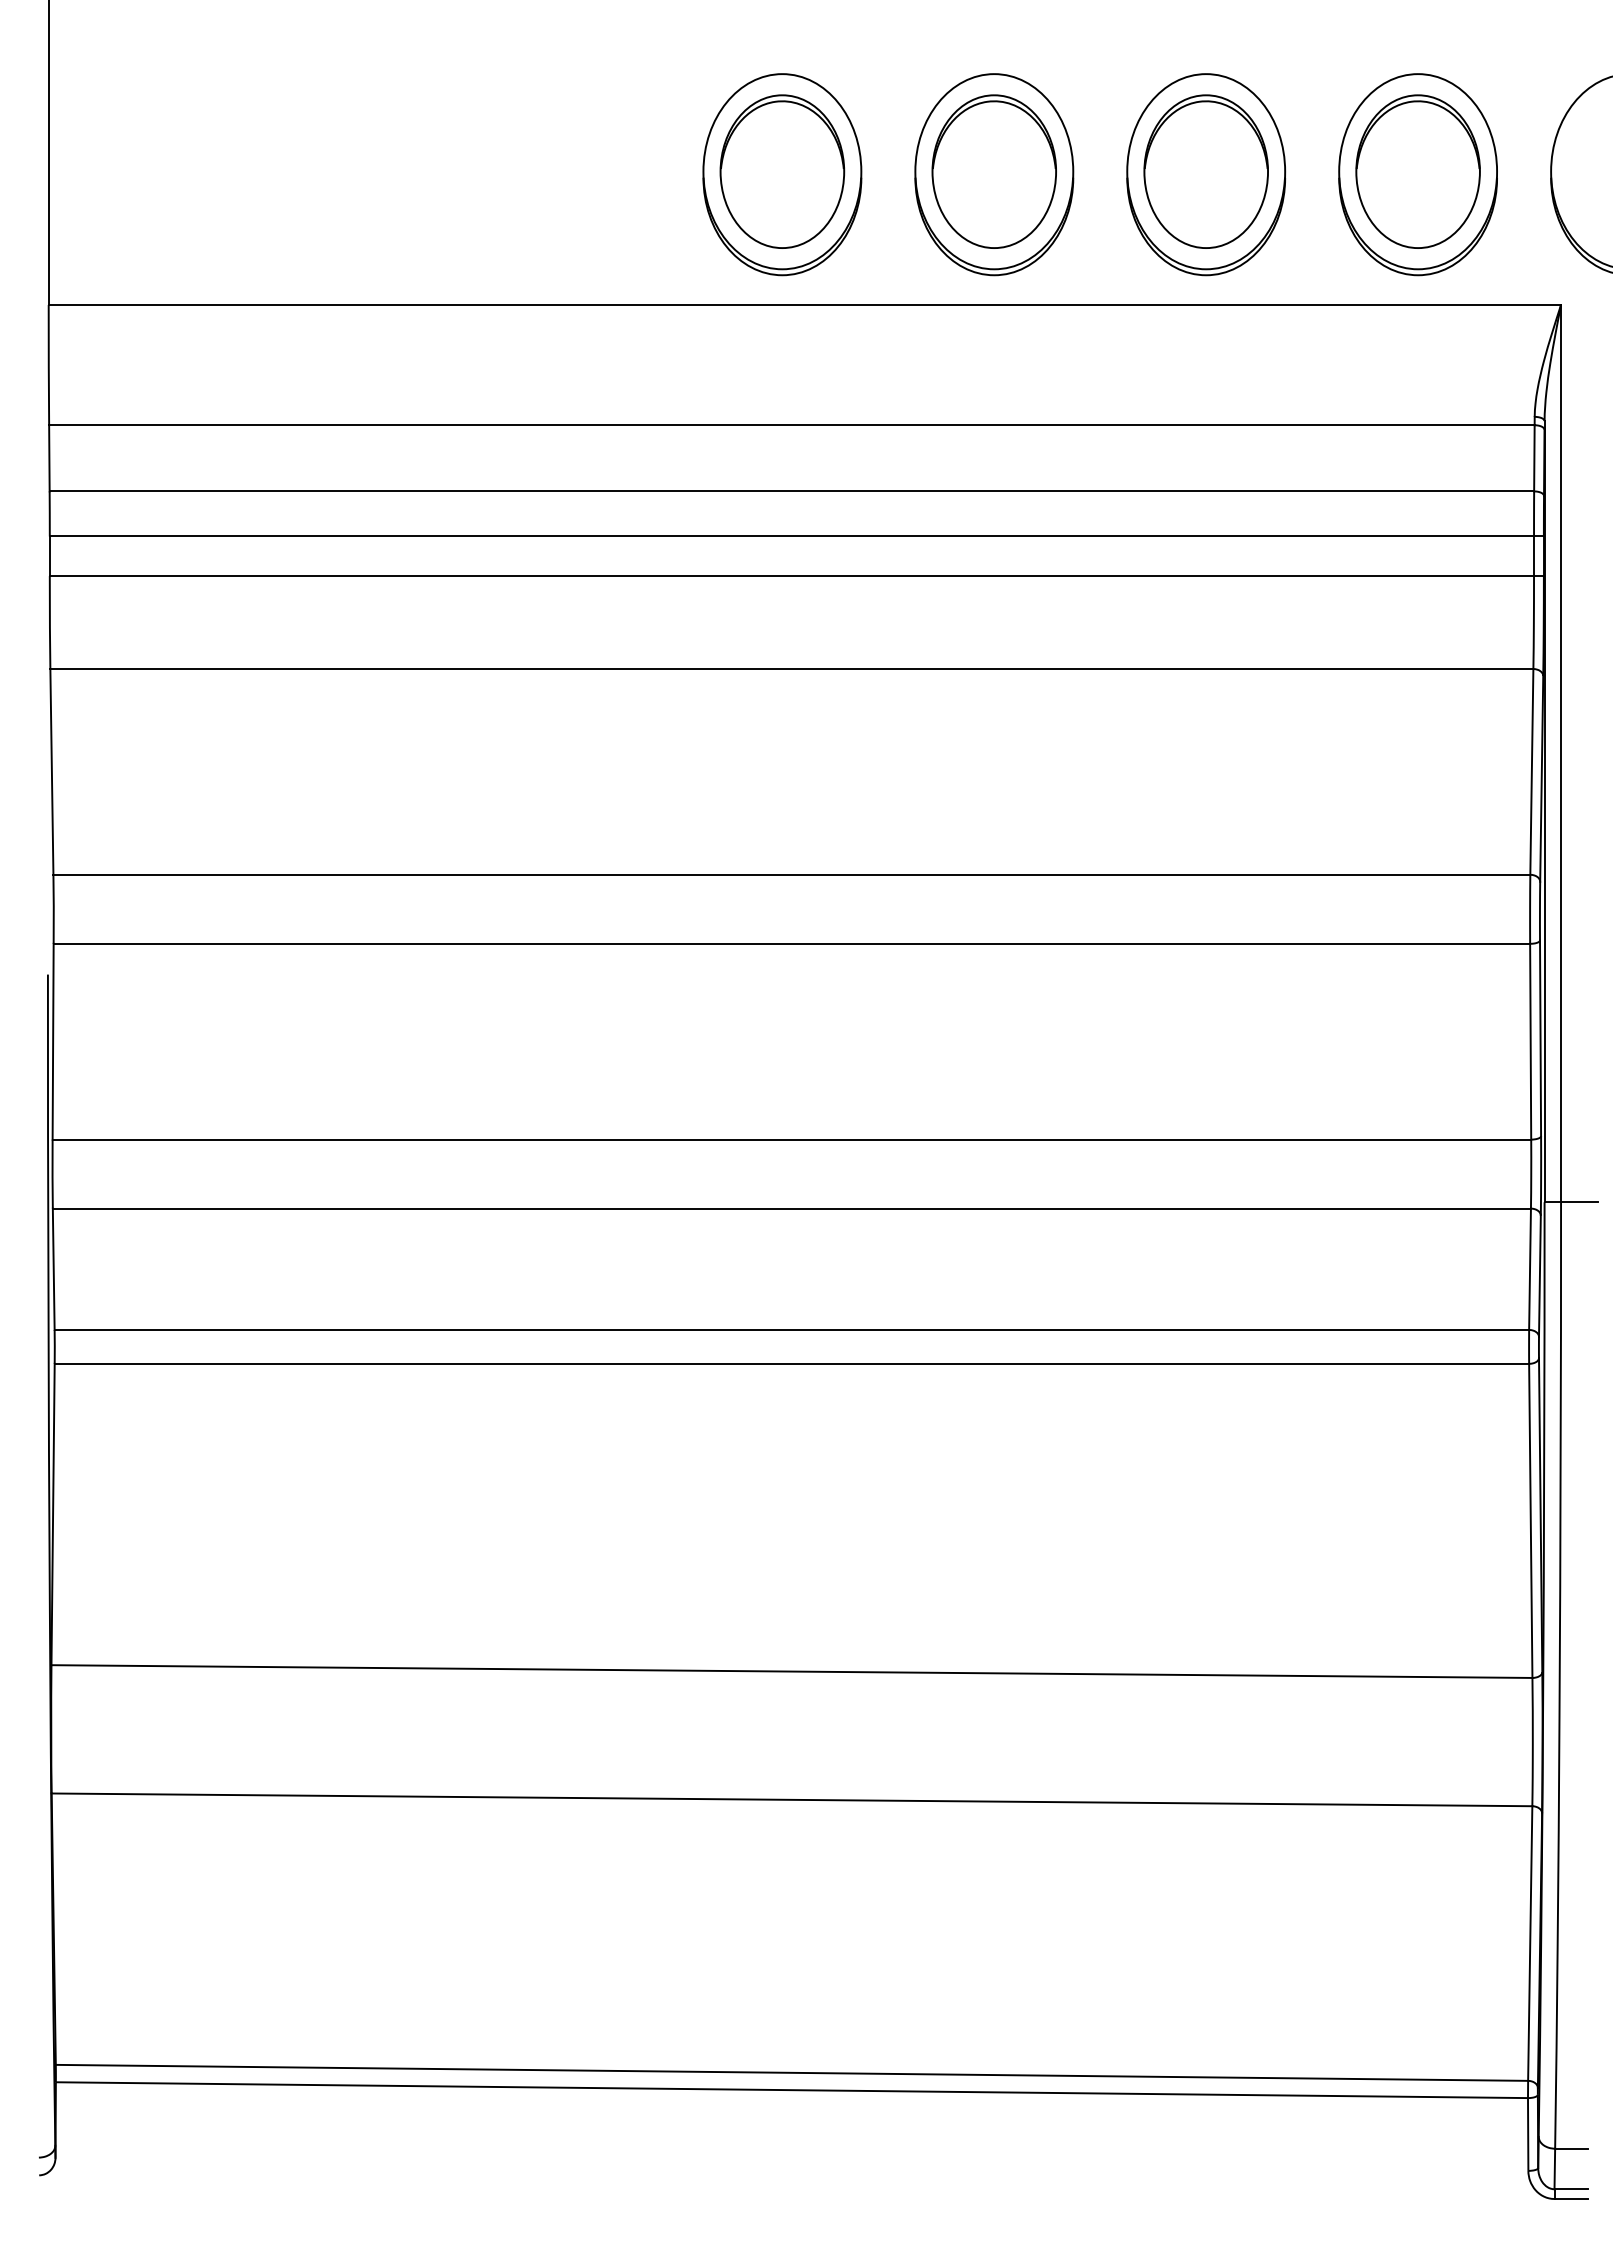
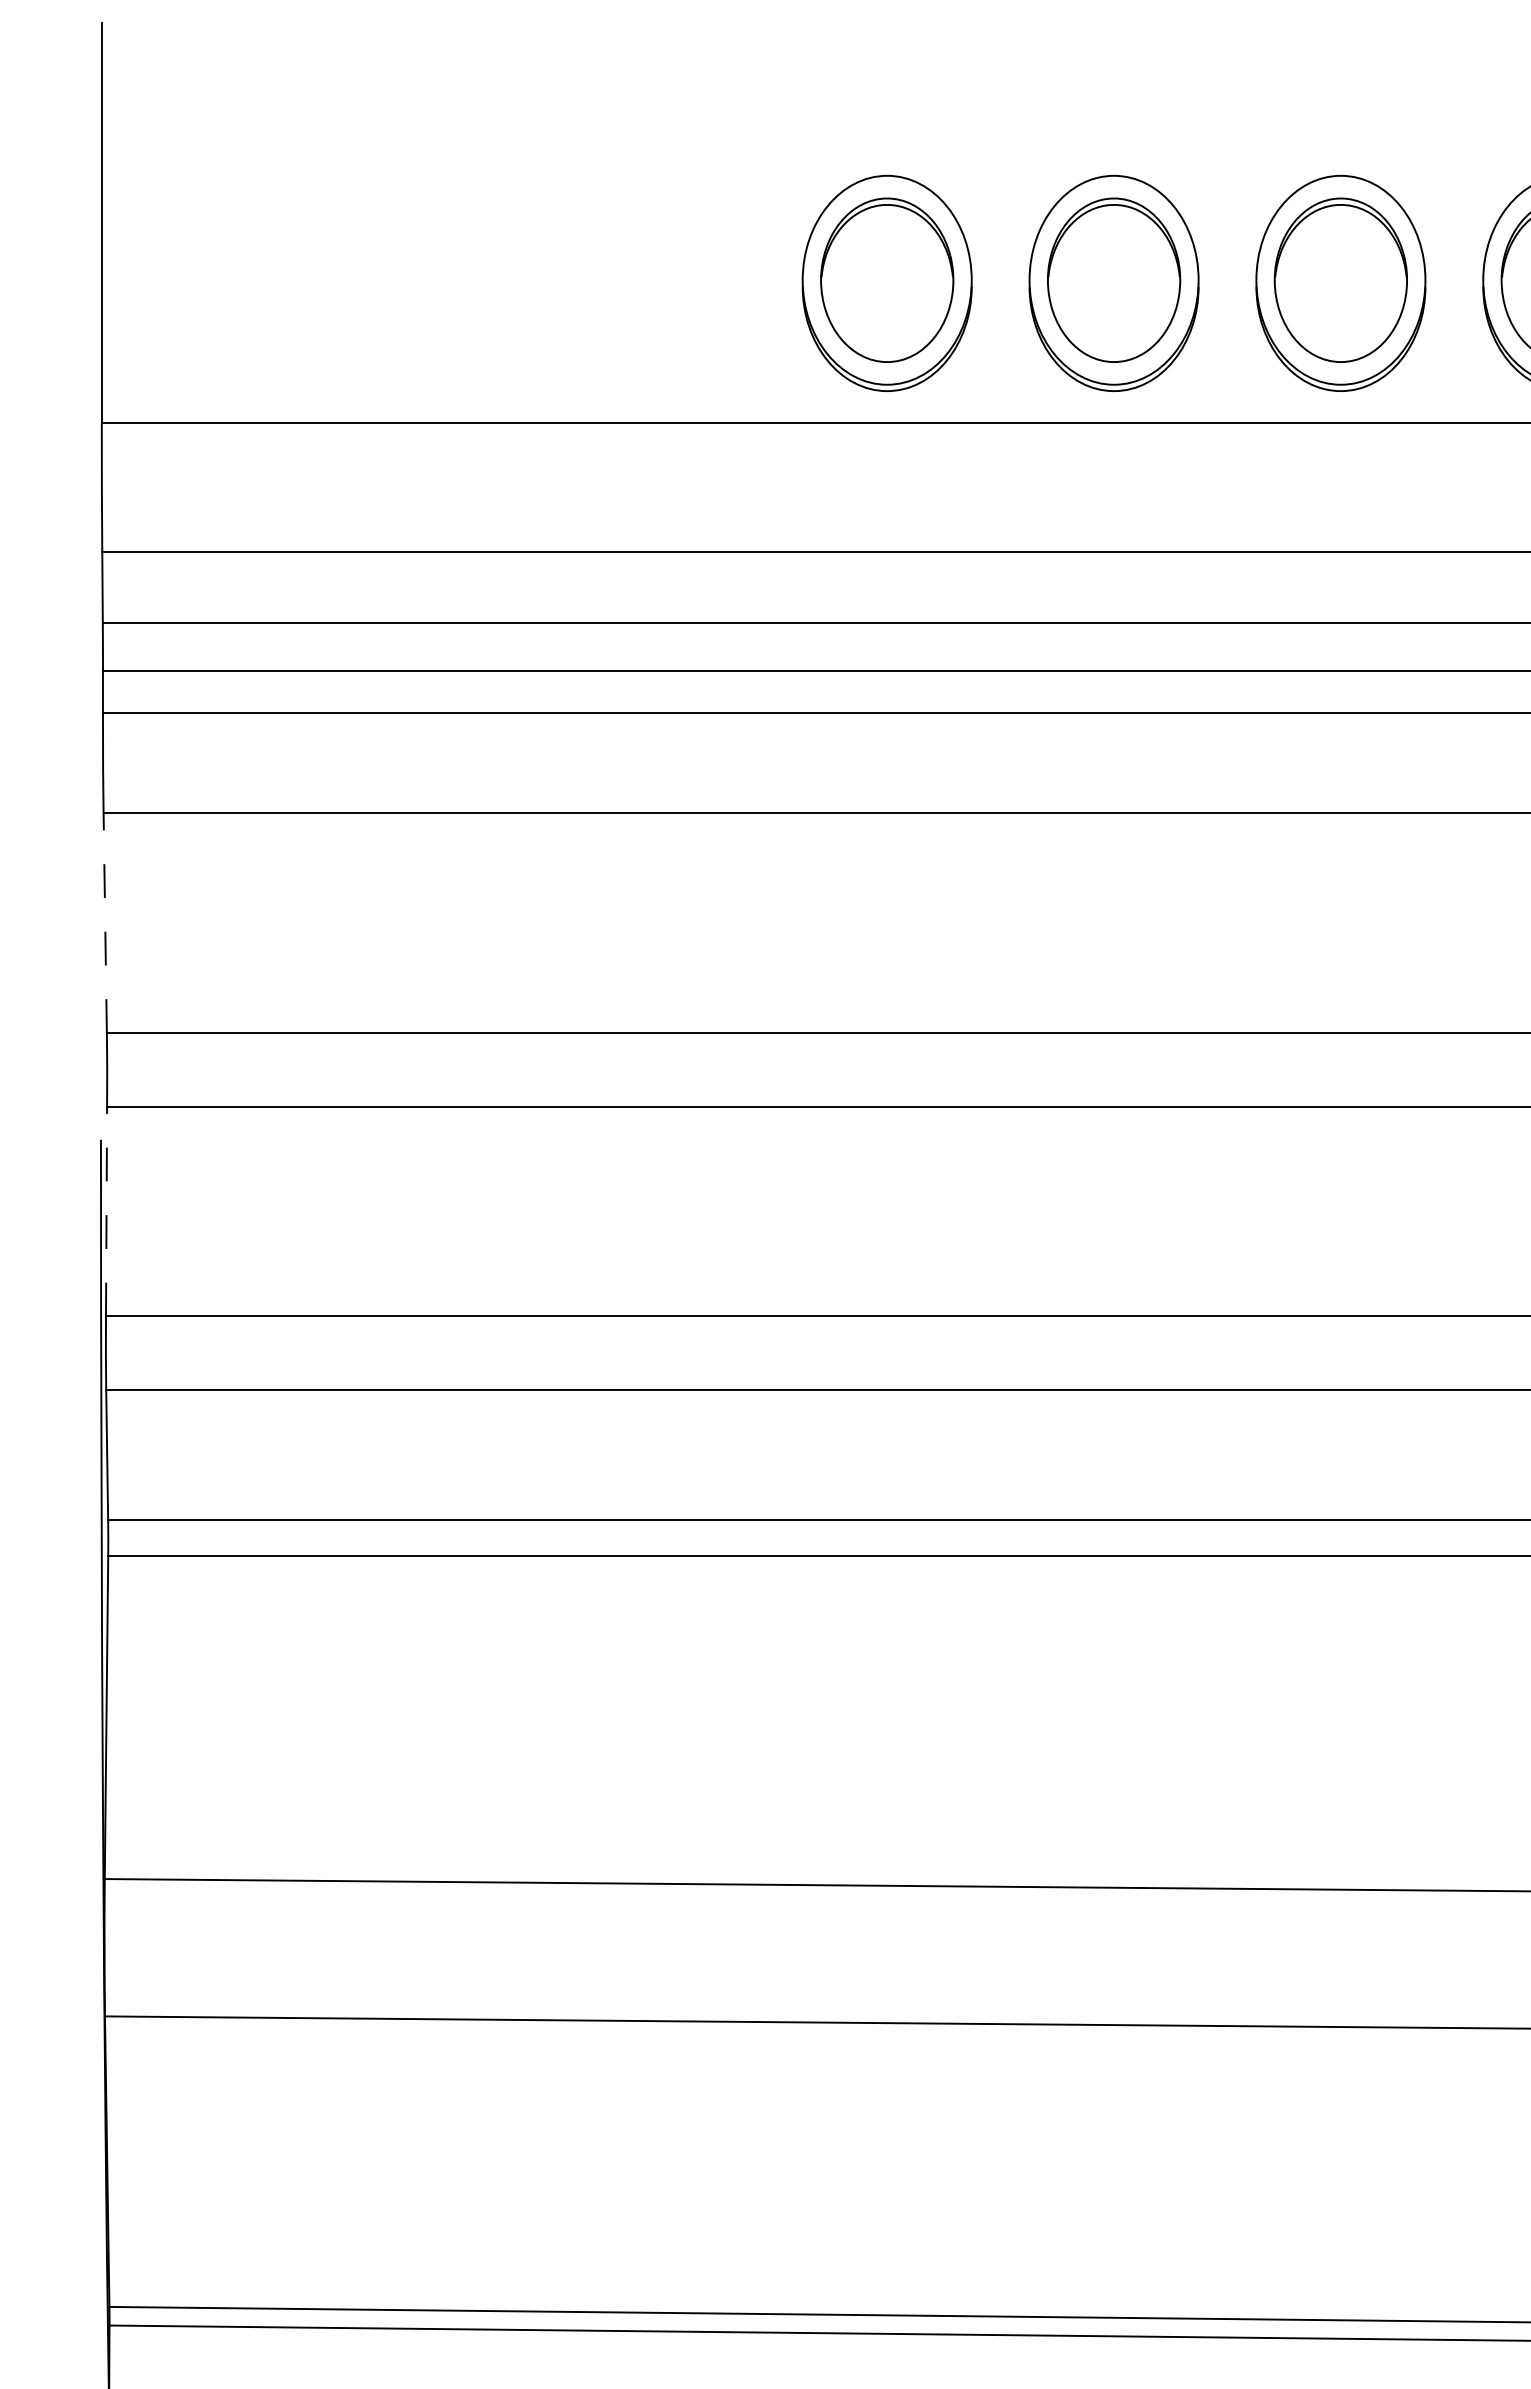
line: (51, 771) -> (104, 922), solid -> dashed
line: (53, 1041) -> (106, 1211), solid -> dashed

